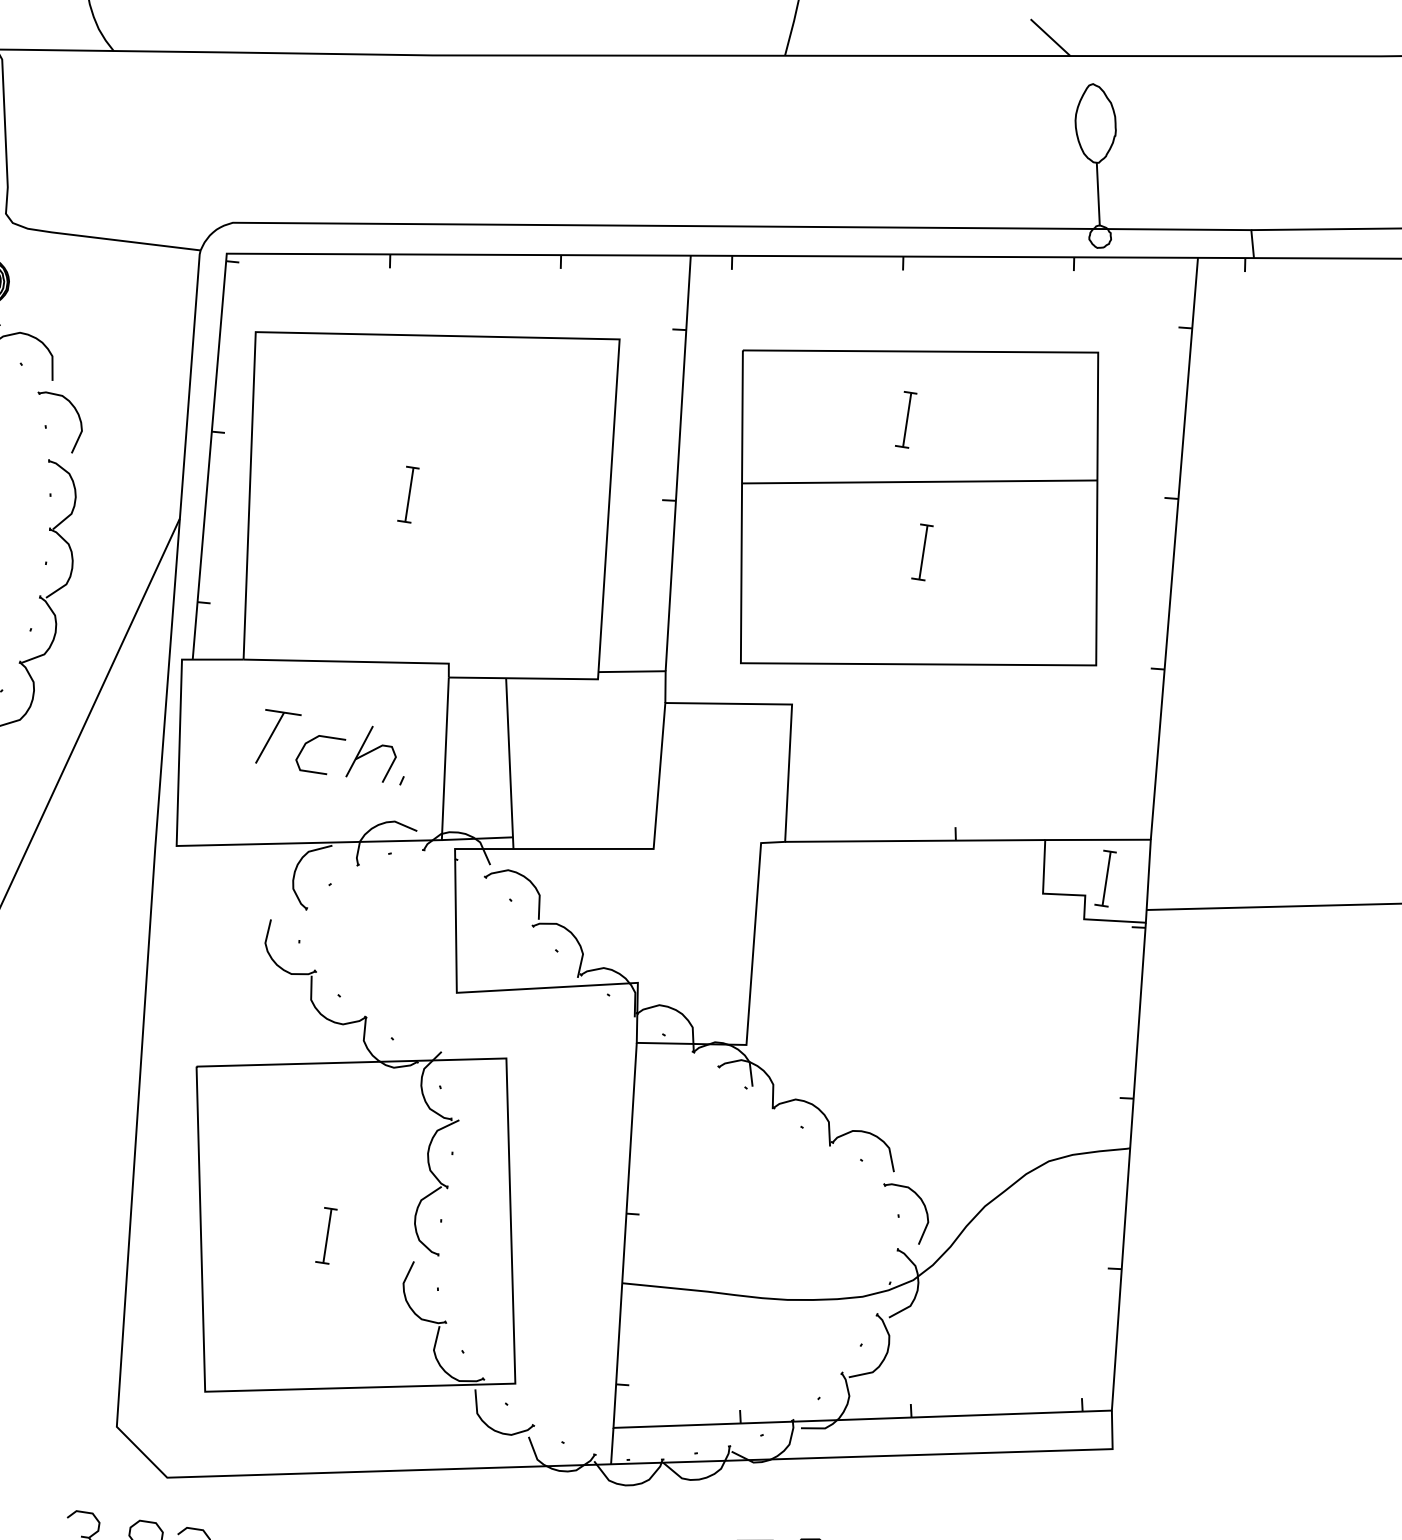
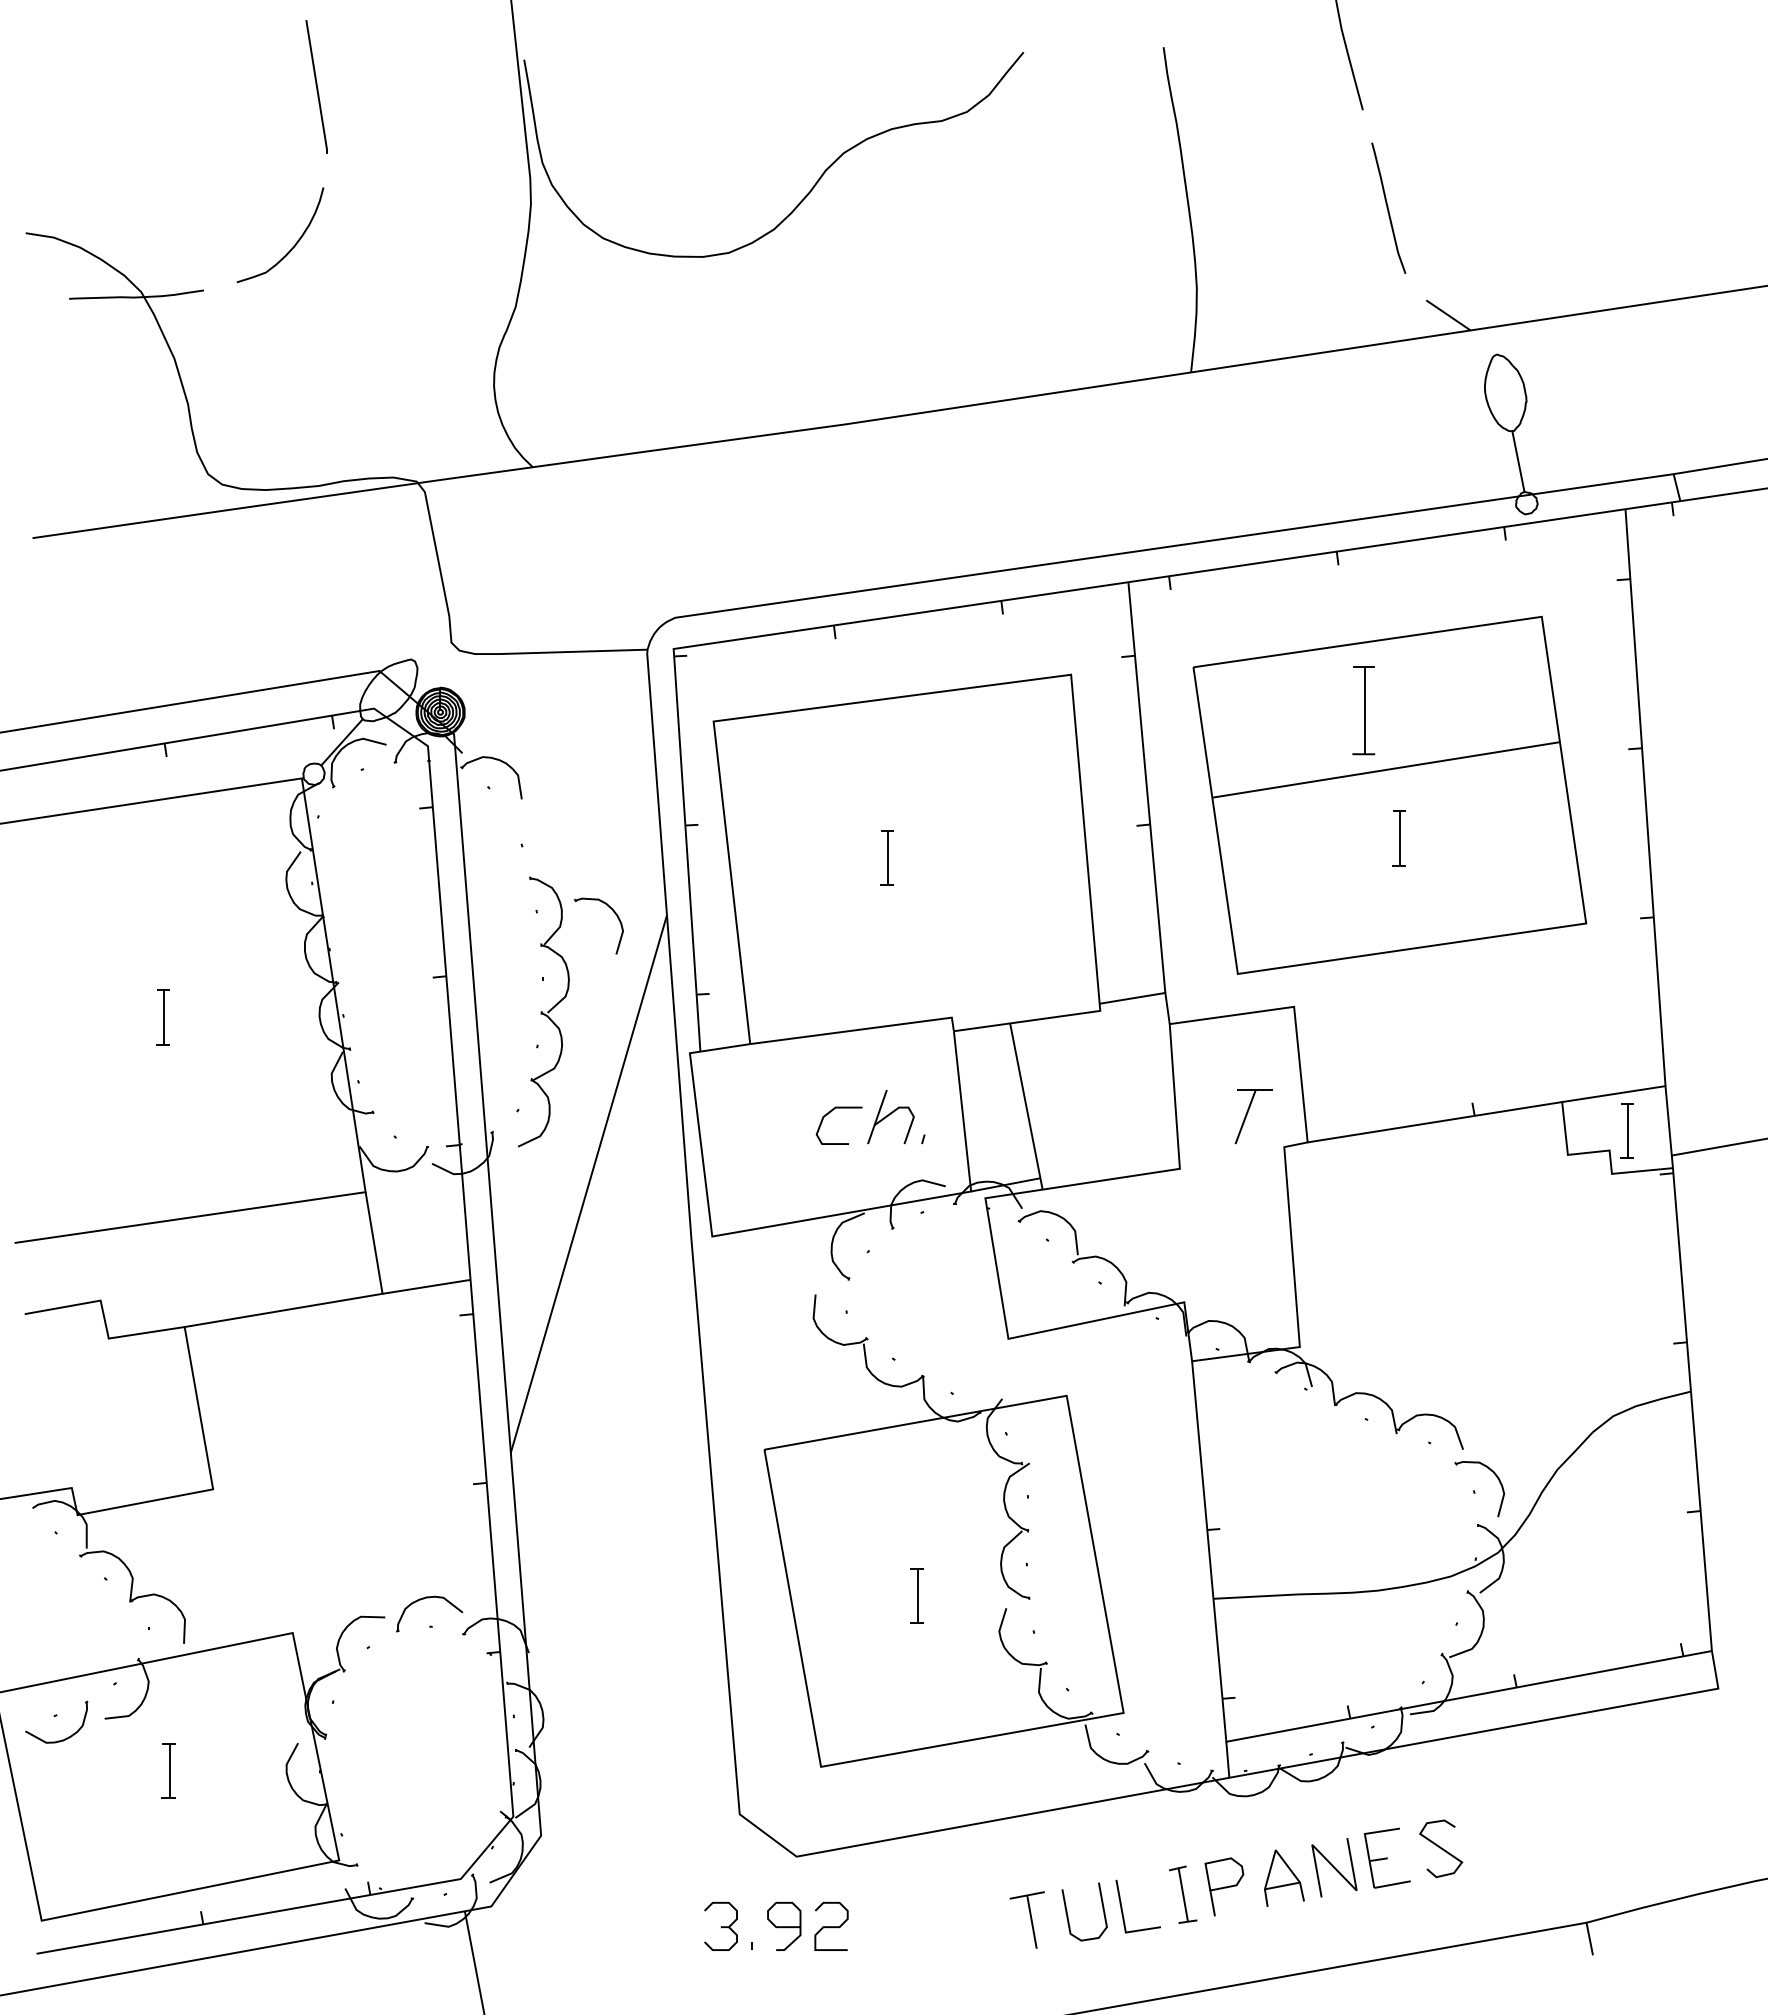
part: (75, 410) -> (613, 912), moved
part: (905, 420) -> (1363, 711), size x1.6
part: (272, 736) -> (1247, 1115), moved

